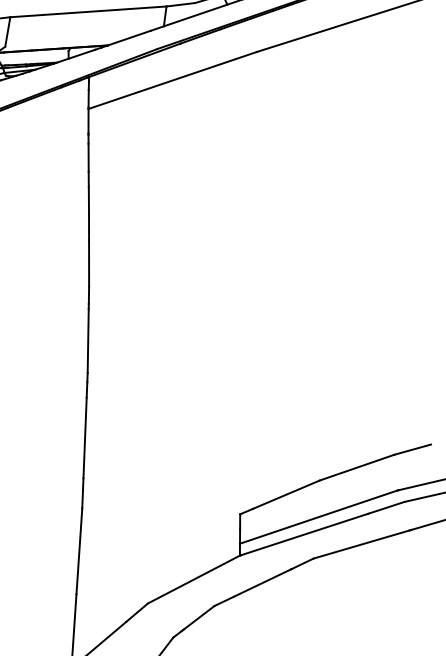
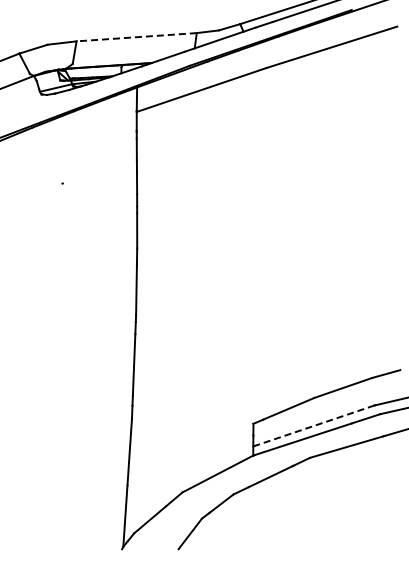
line: (88, 12) -> (136, 37), solid -> dashed
line: (318, 516) -> (313, 425), solid -> dashed

